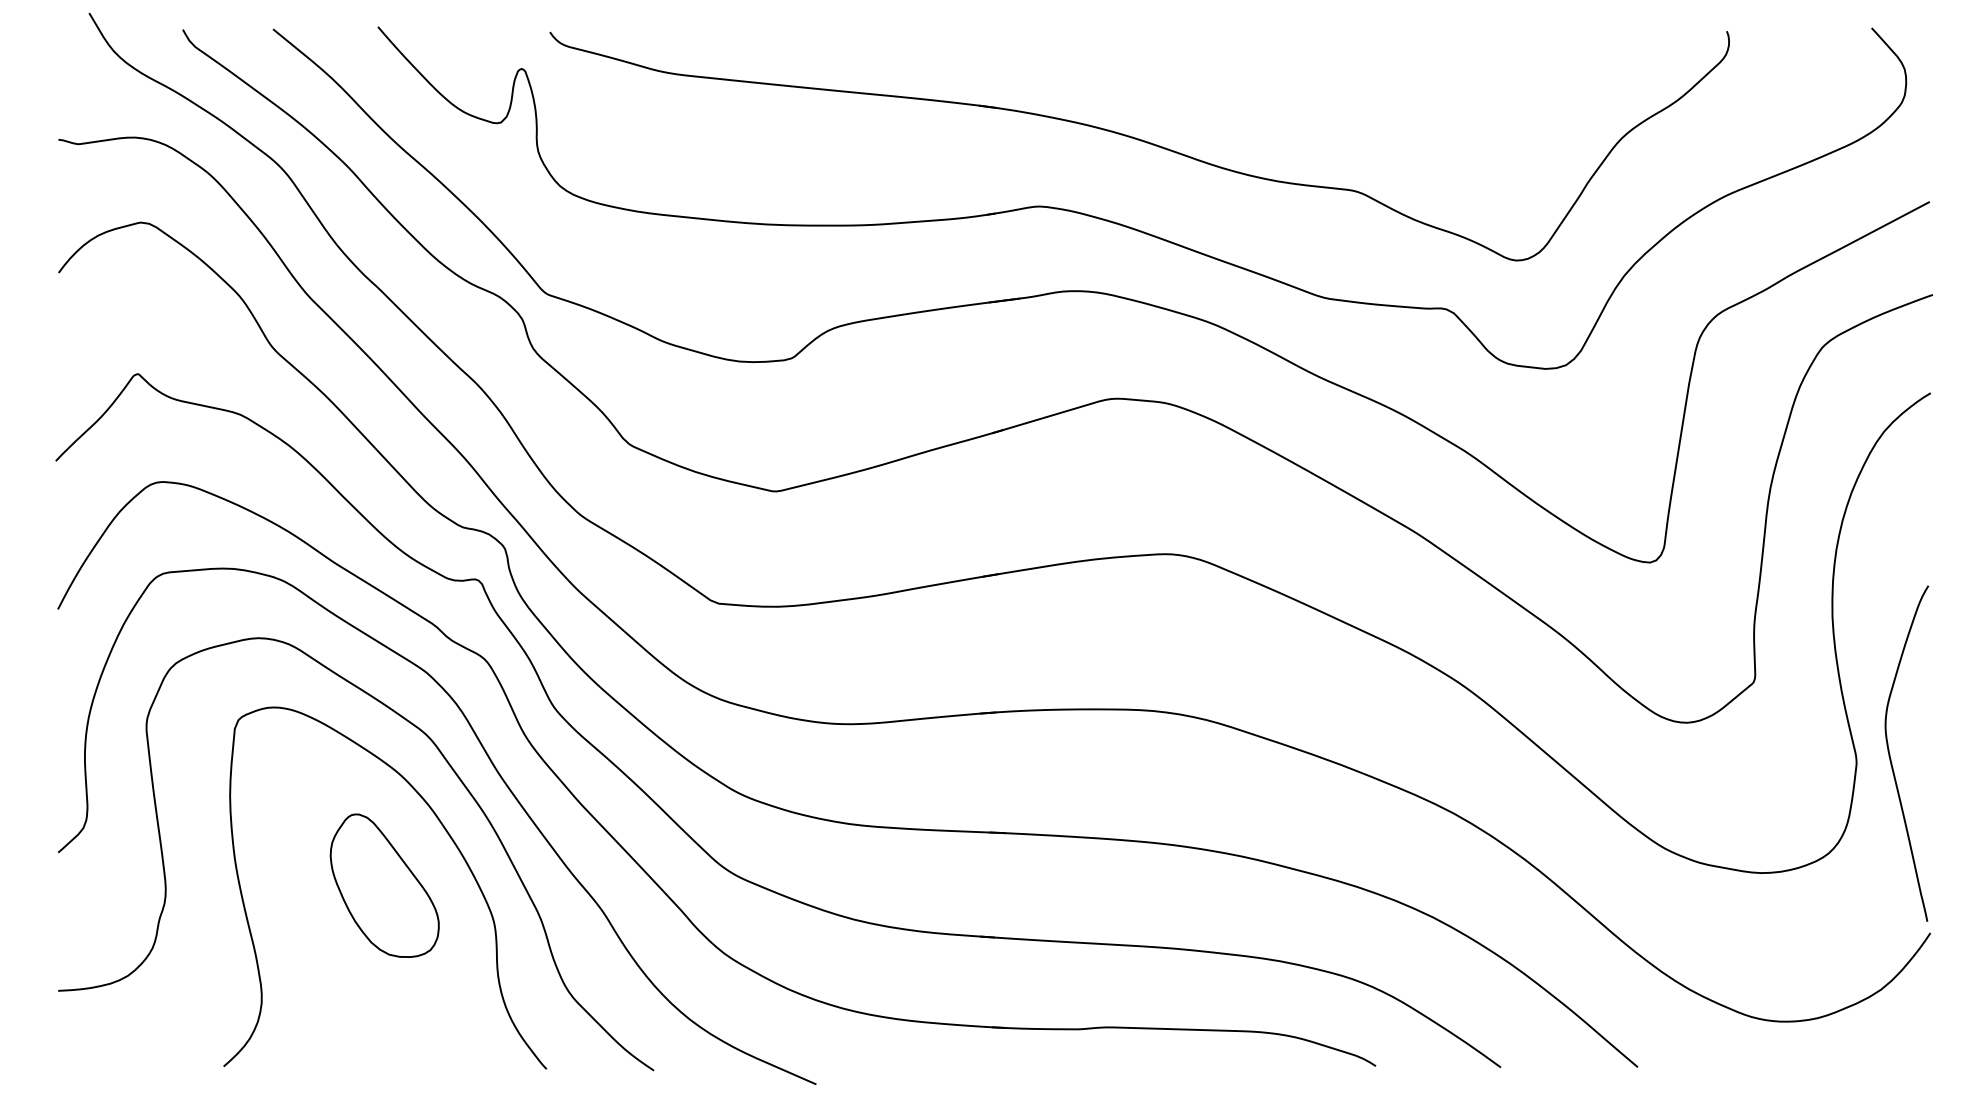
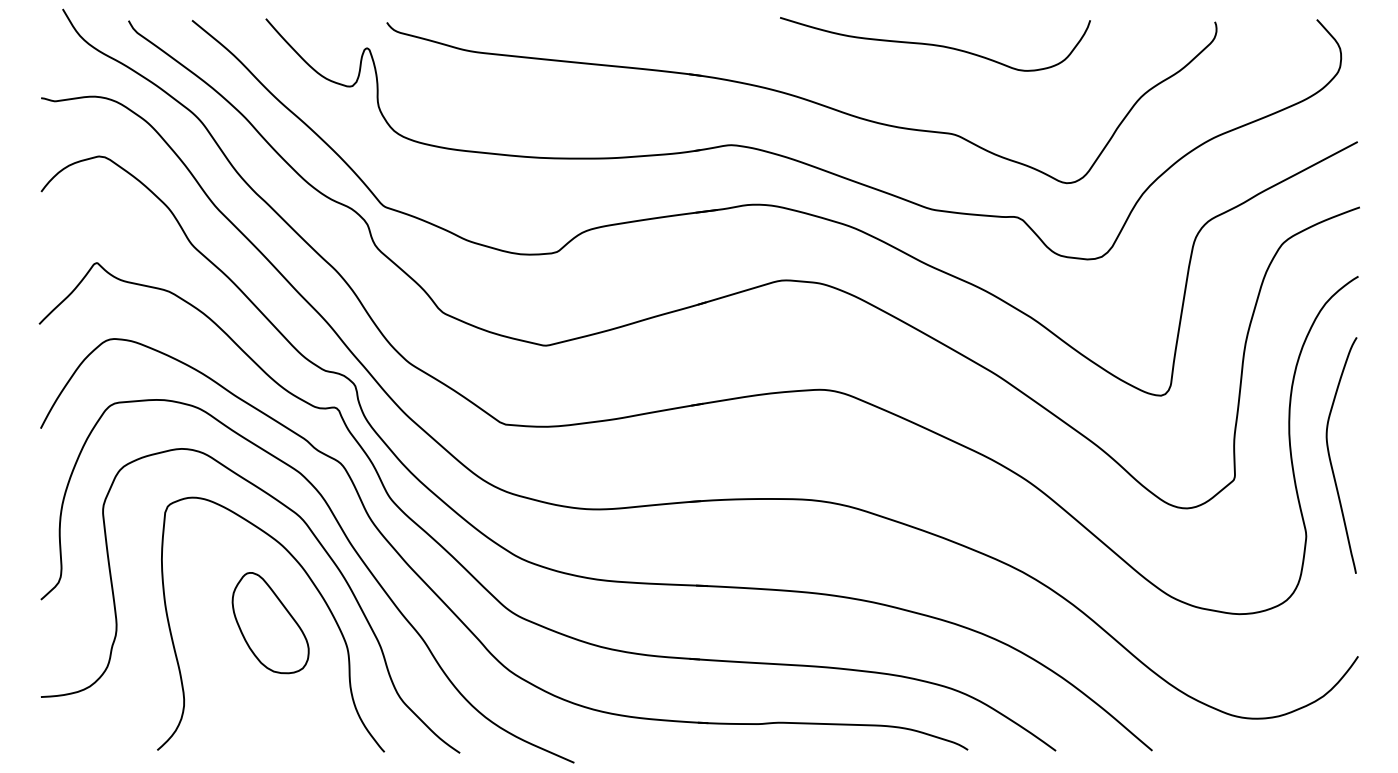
curve: (1329, 63) -> (935, 44), added
curve: (1891, 758) -> (1330, 458), moved

